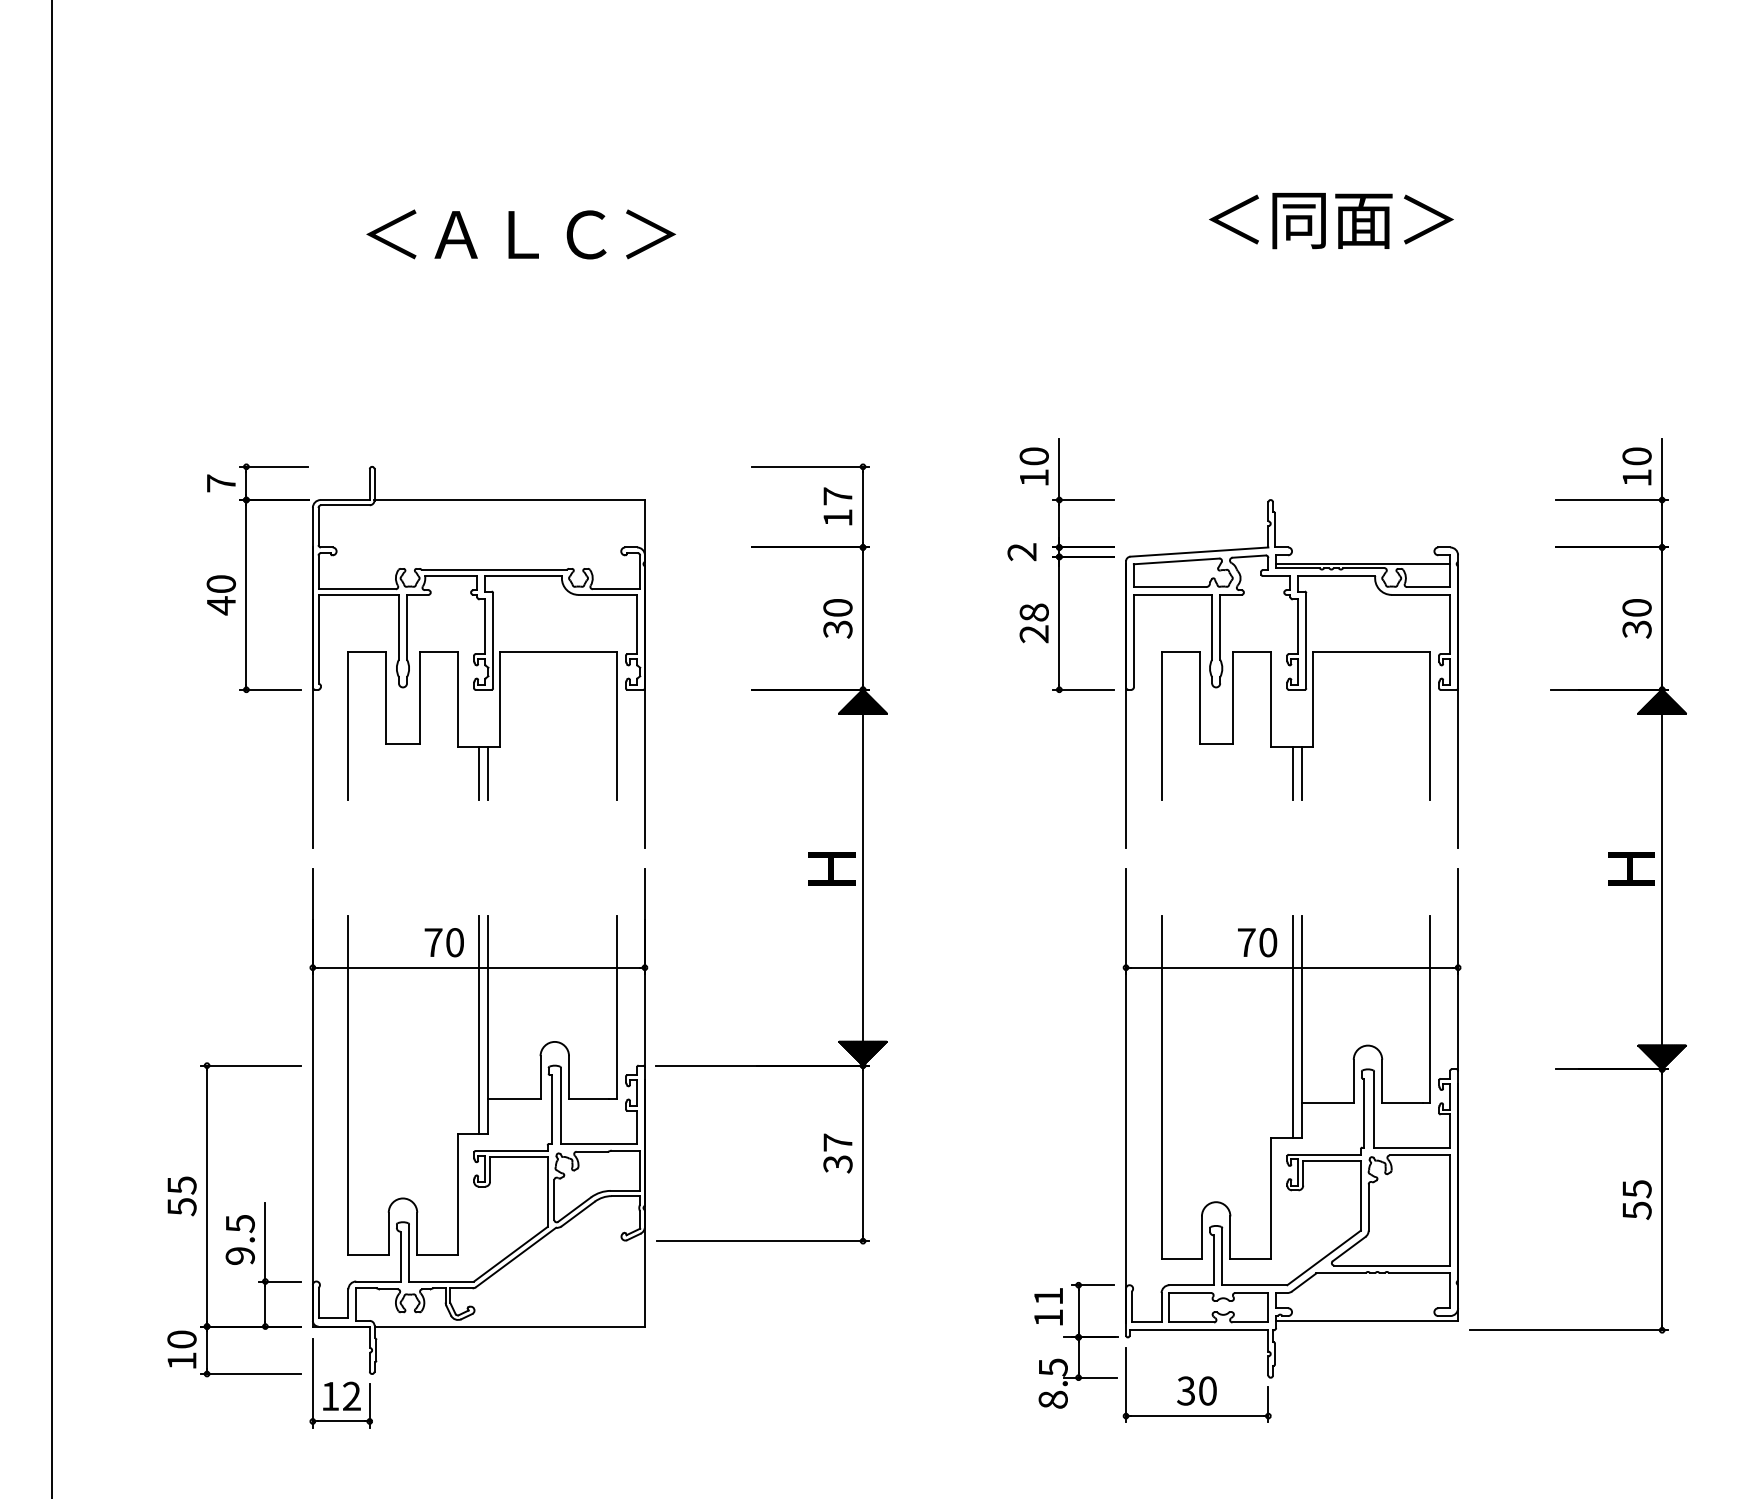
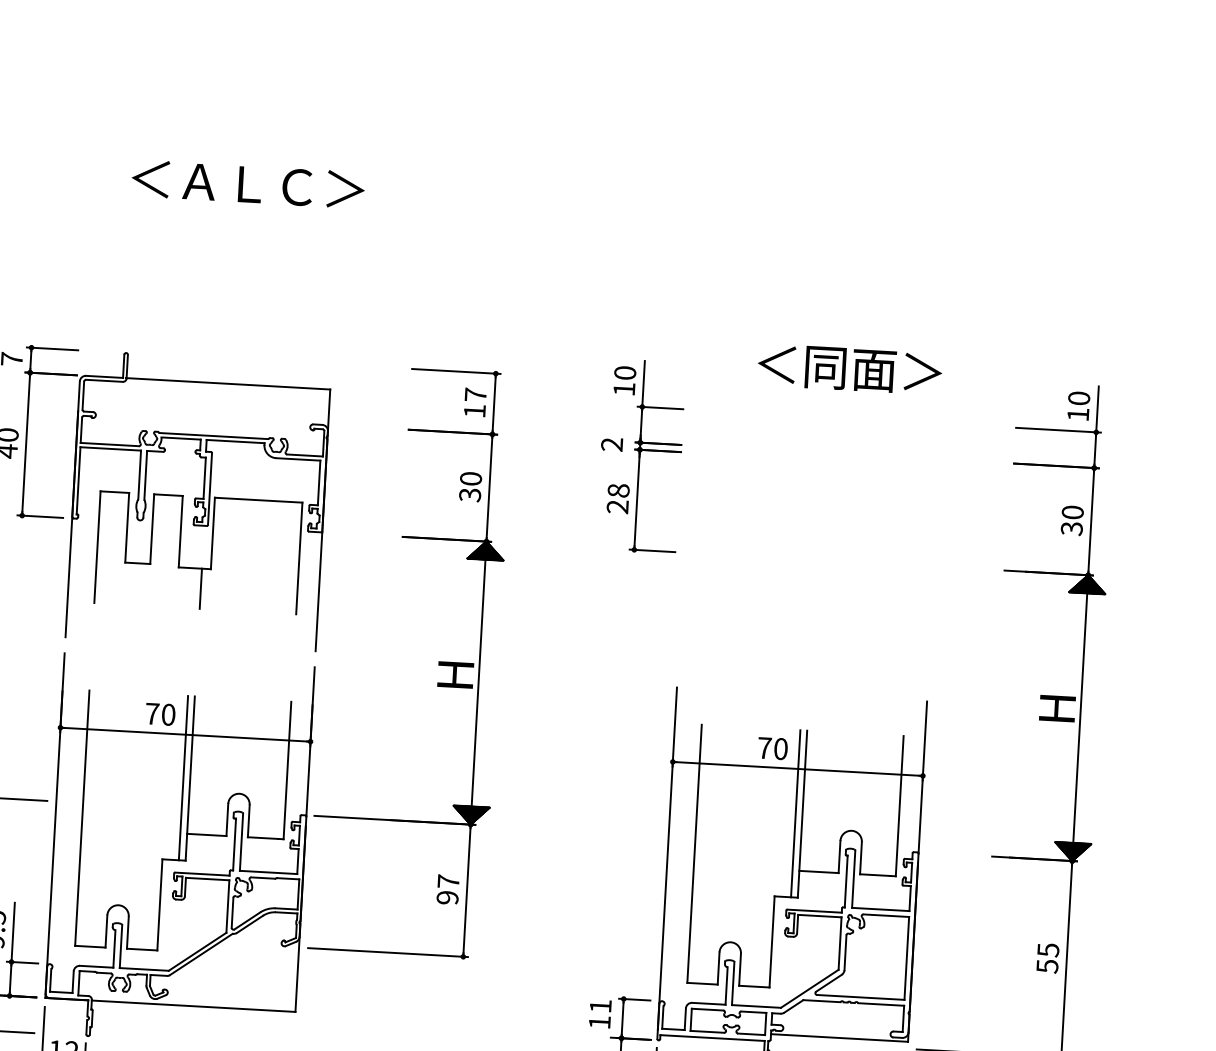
text: (1331, 221) -> (849, 369), moved
part: (1291, 673) -> (809, 547), removed
line: (479, 773) -> (194, 588), removed
text: (837, 1164) -> (447, 897), 37 -> 97

